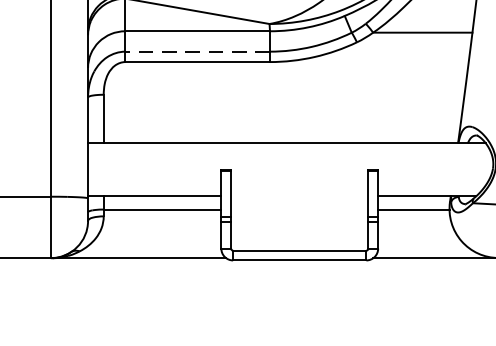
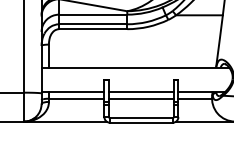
line: (196, 52) -> (92, 24), dashed -> solid
line: (299, 196) -> (141, 92), added
line: (299, 209) -> (141, 98), added

